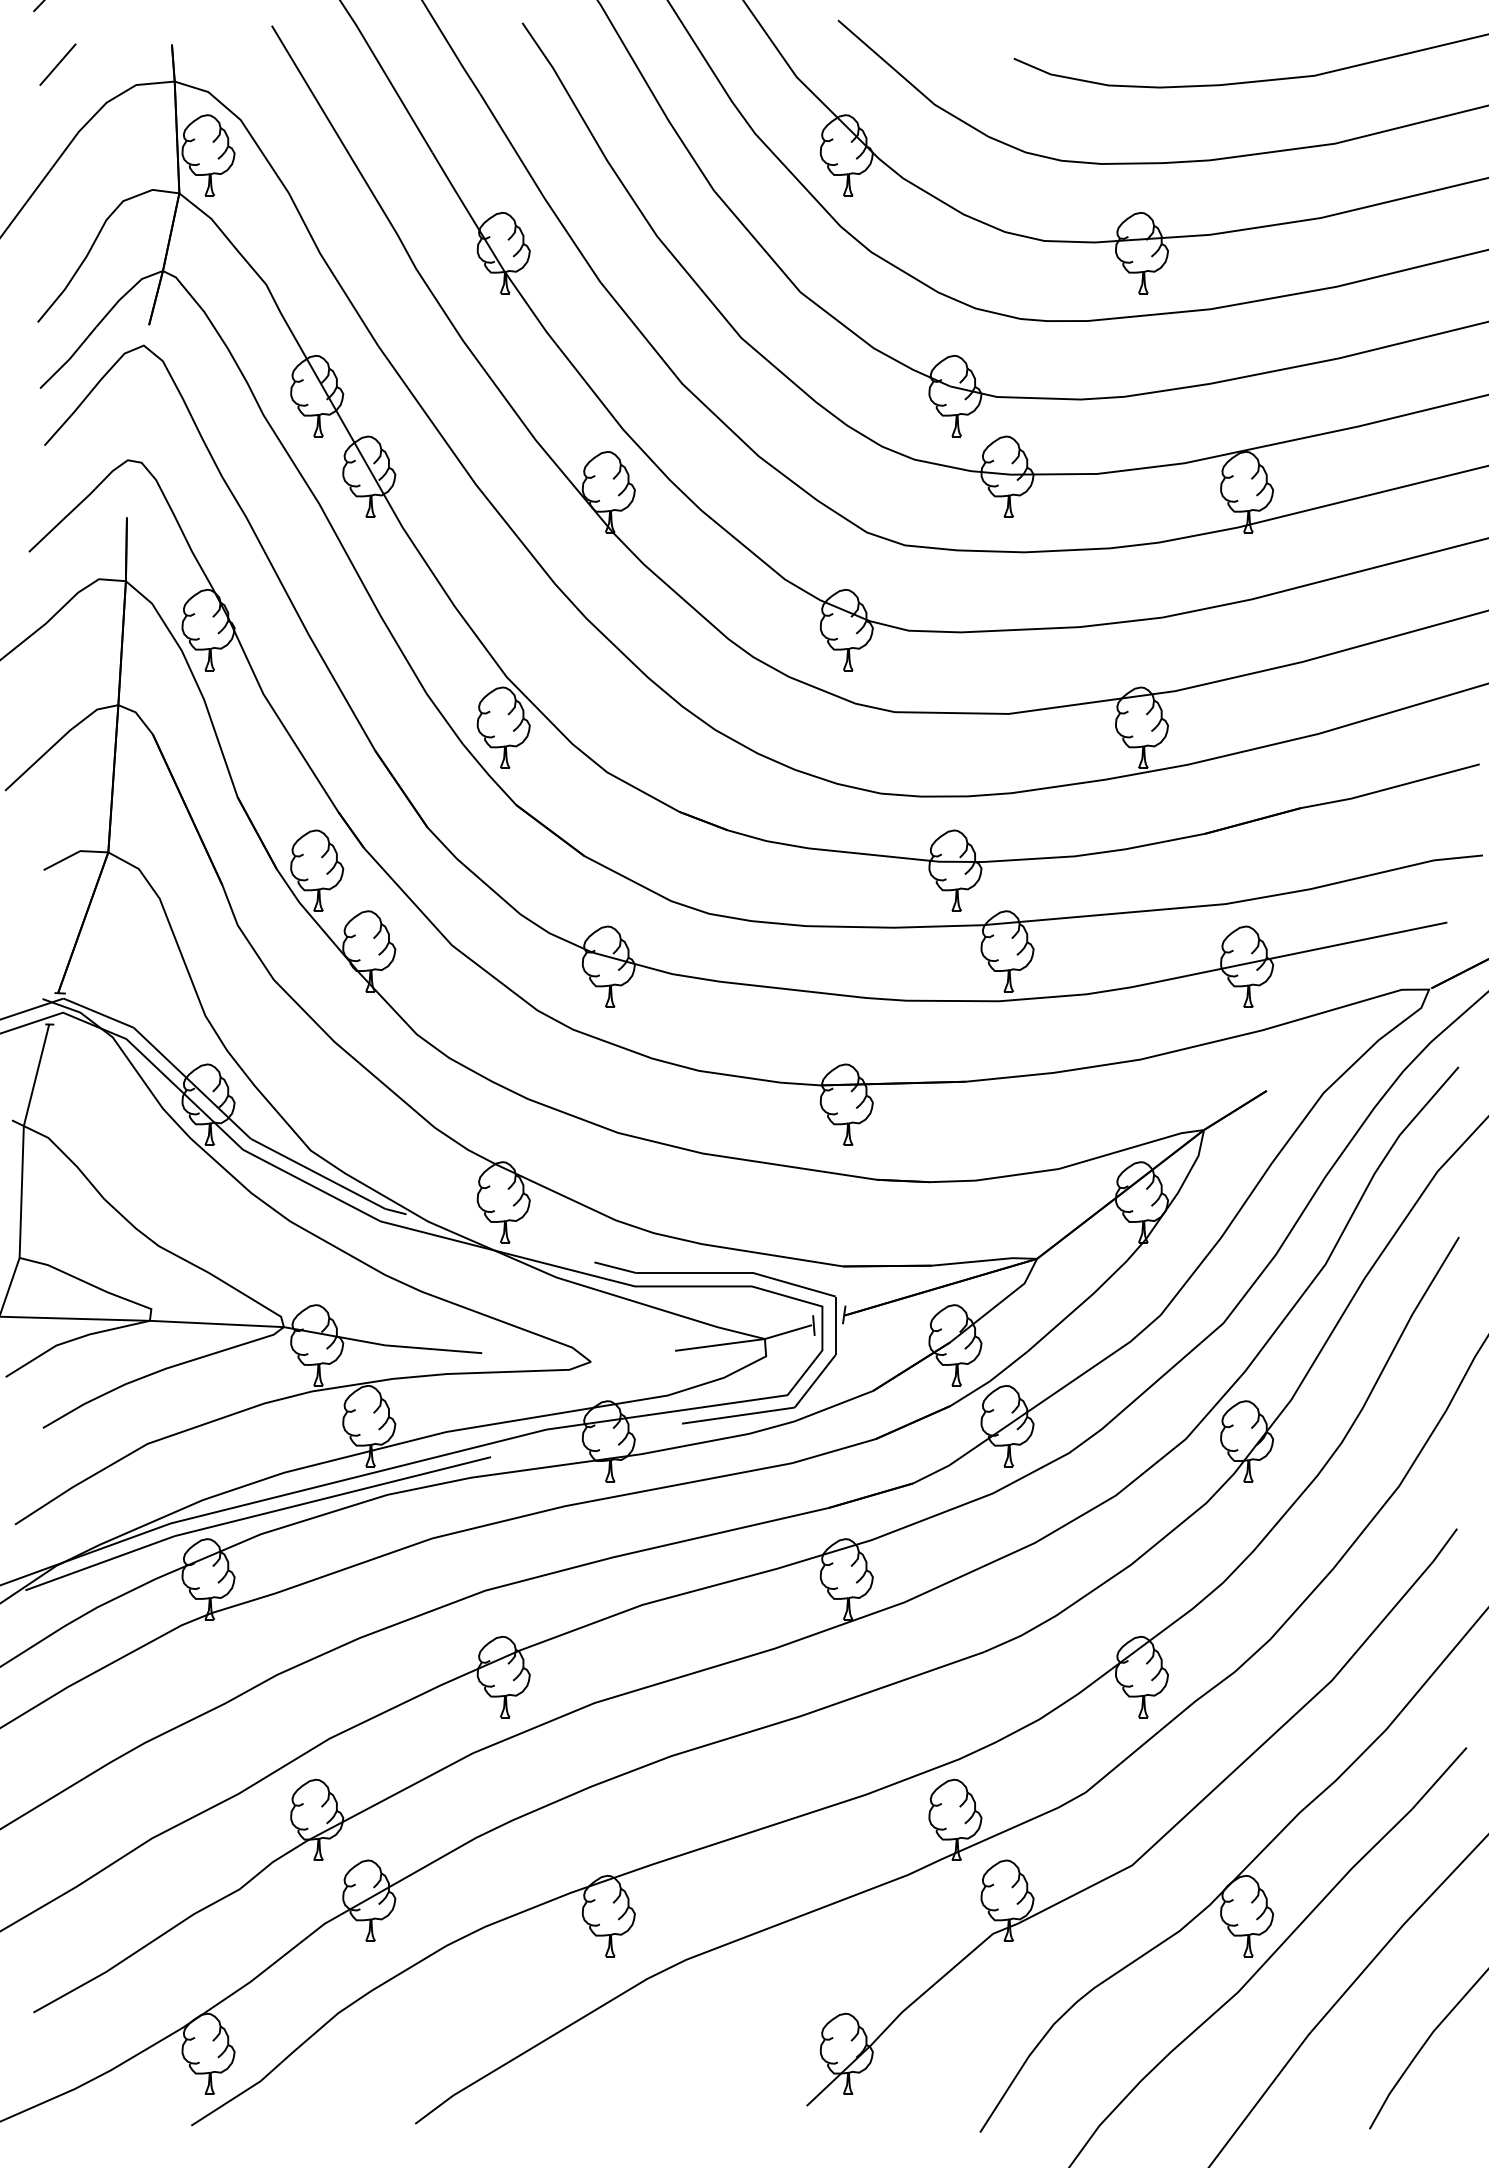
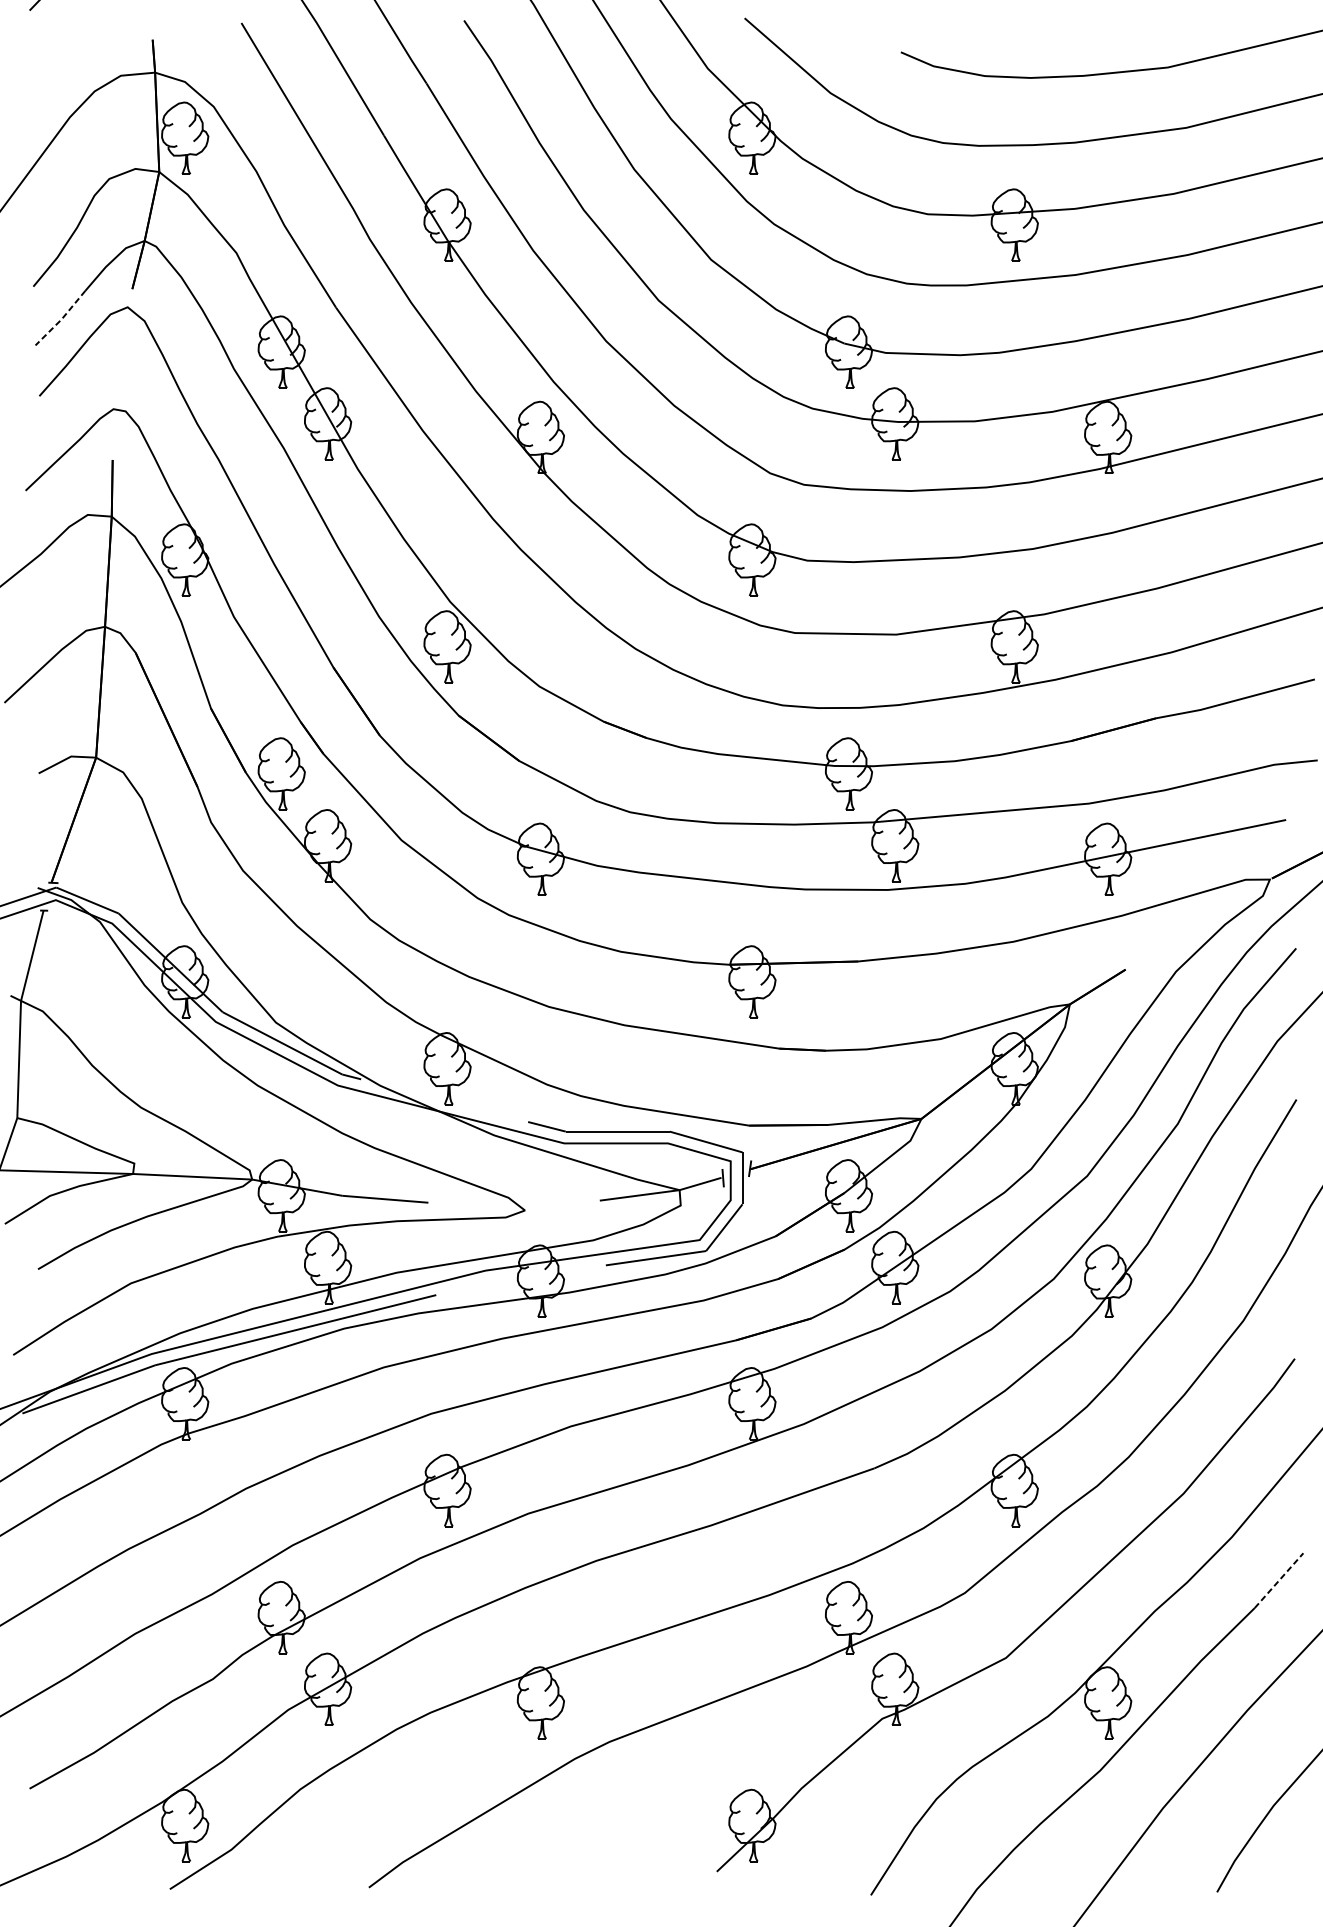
line: (57, 64) -> (50, 57), removed
line: (69, 359) -> (61, 319), solid -> dashed
line: (1439, 1778) -> (1279, 1580), solid -> dashed

